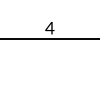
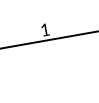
text: (49, 28) -> (44, 30), 4 -> 1

